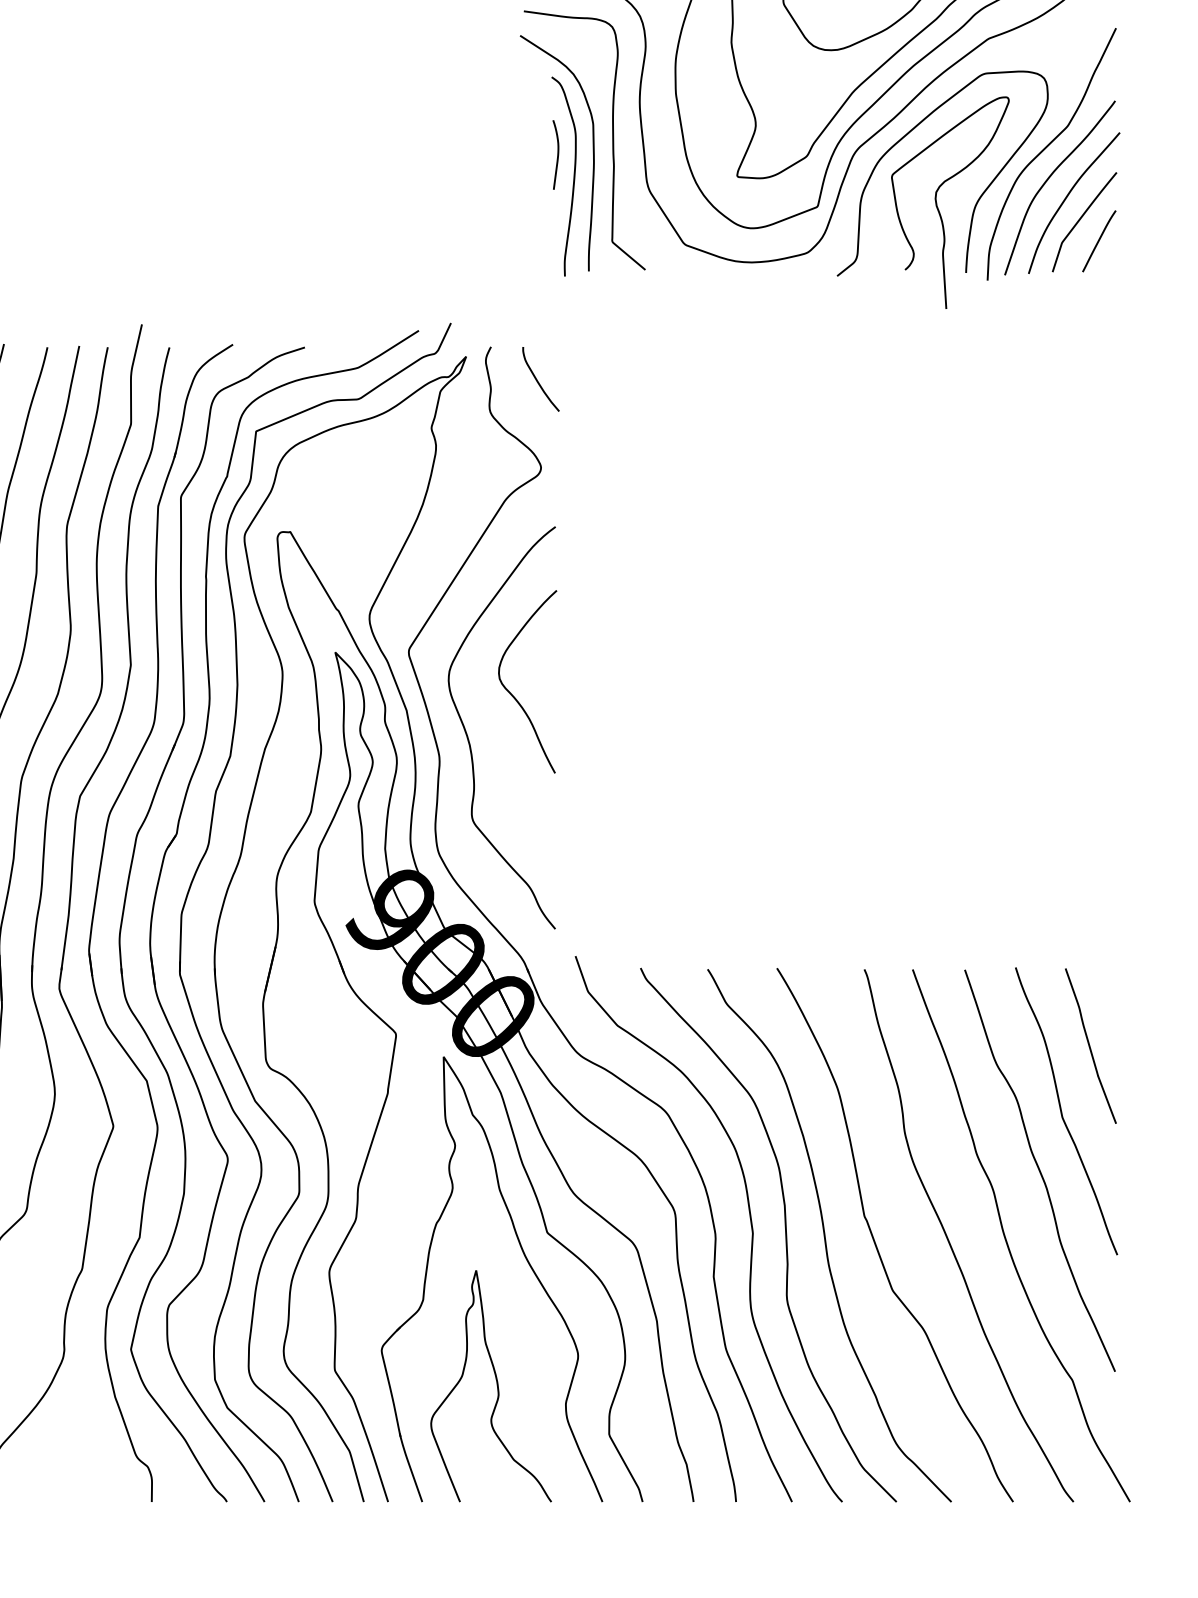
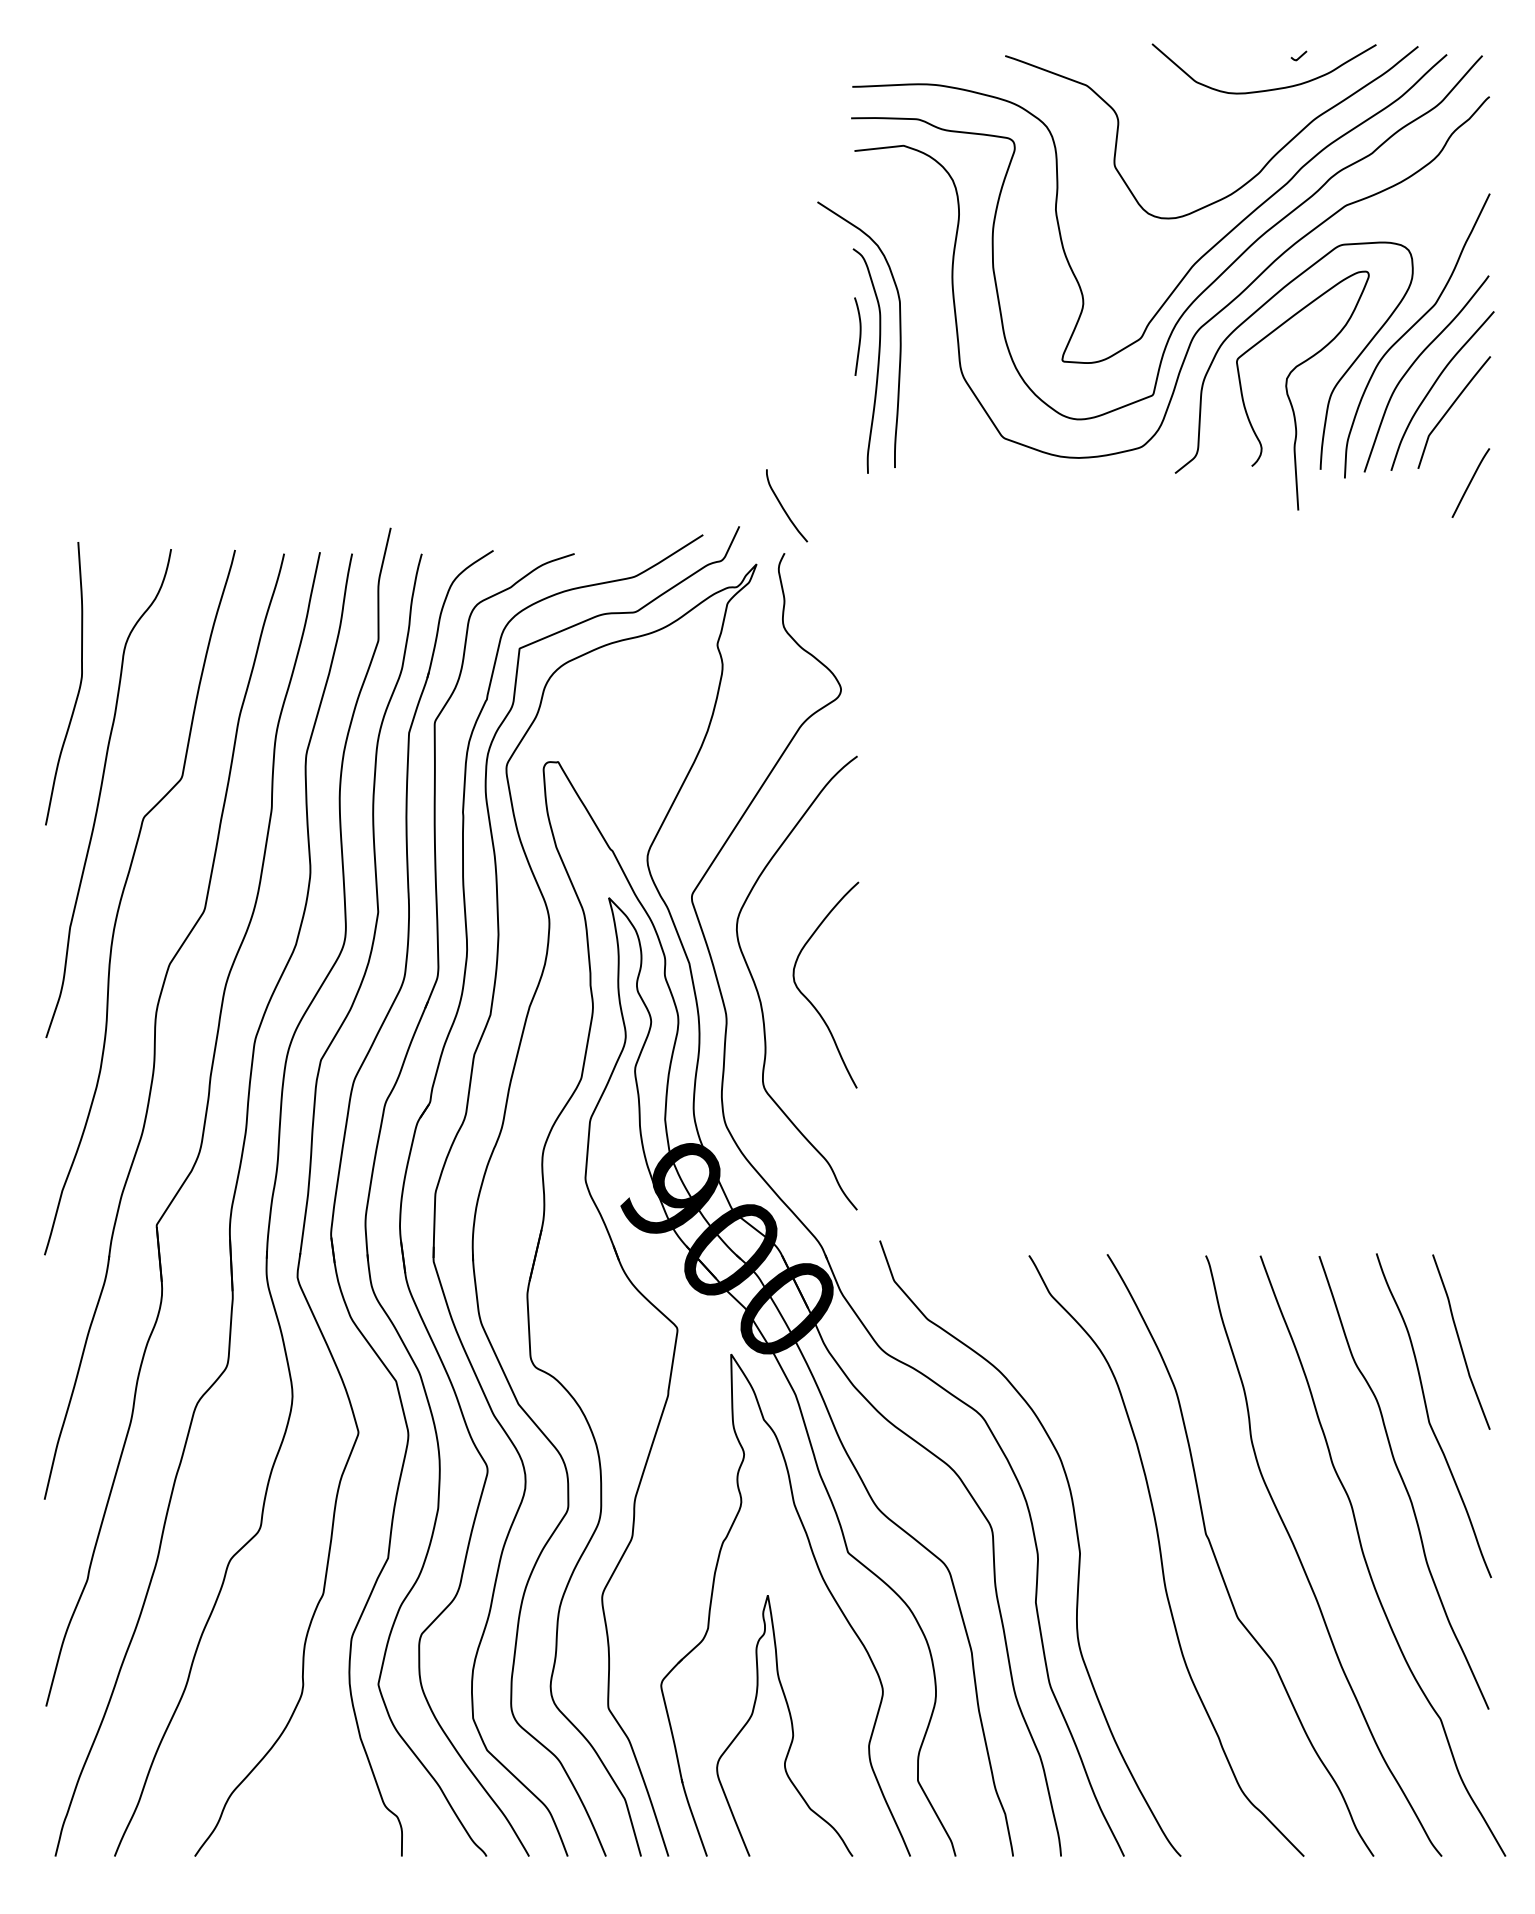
curve: (612, 139) -> (921, 319), removed
curve: (1098, 240) -> (1470, 482), moved
curve: (537, 379) -> (783, 506), moved
curve: (512, 693) -> (808, 998), moved
curve: (785, 1235) -> (1116, 1555), removed

